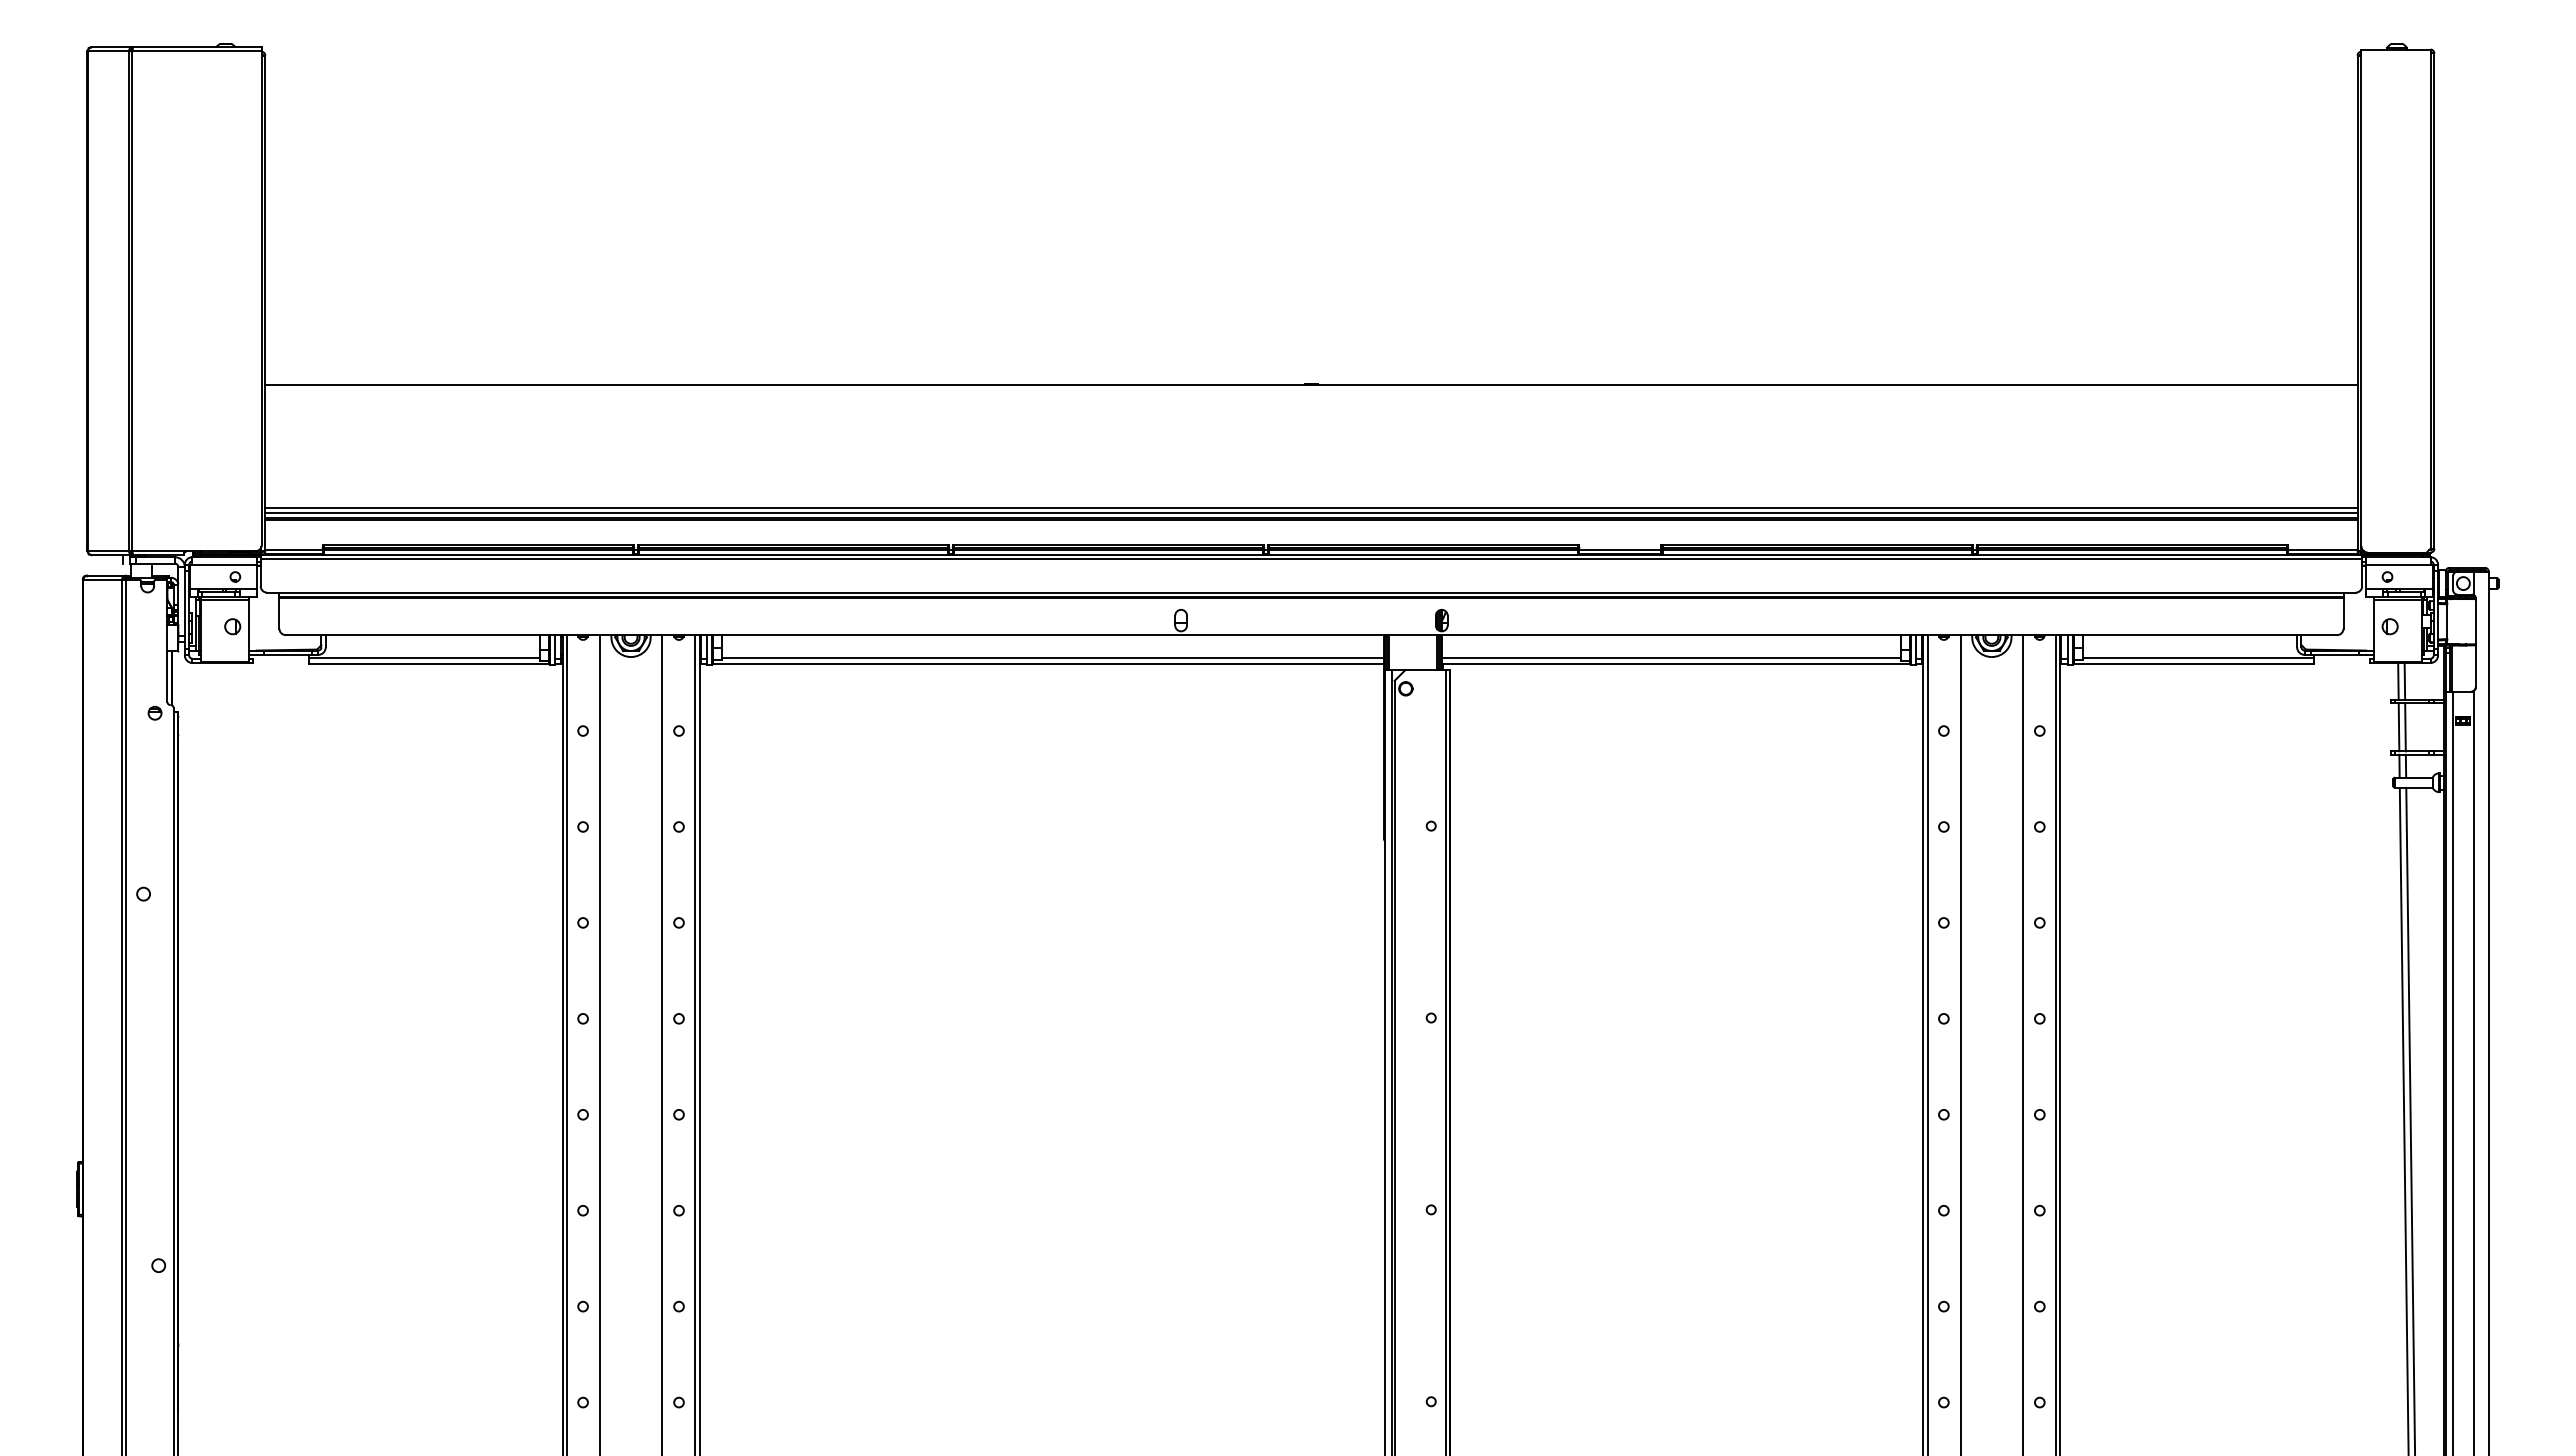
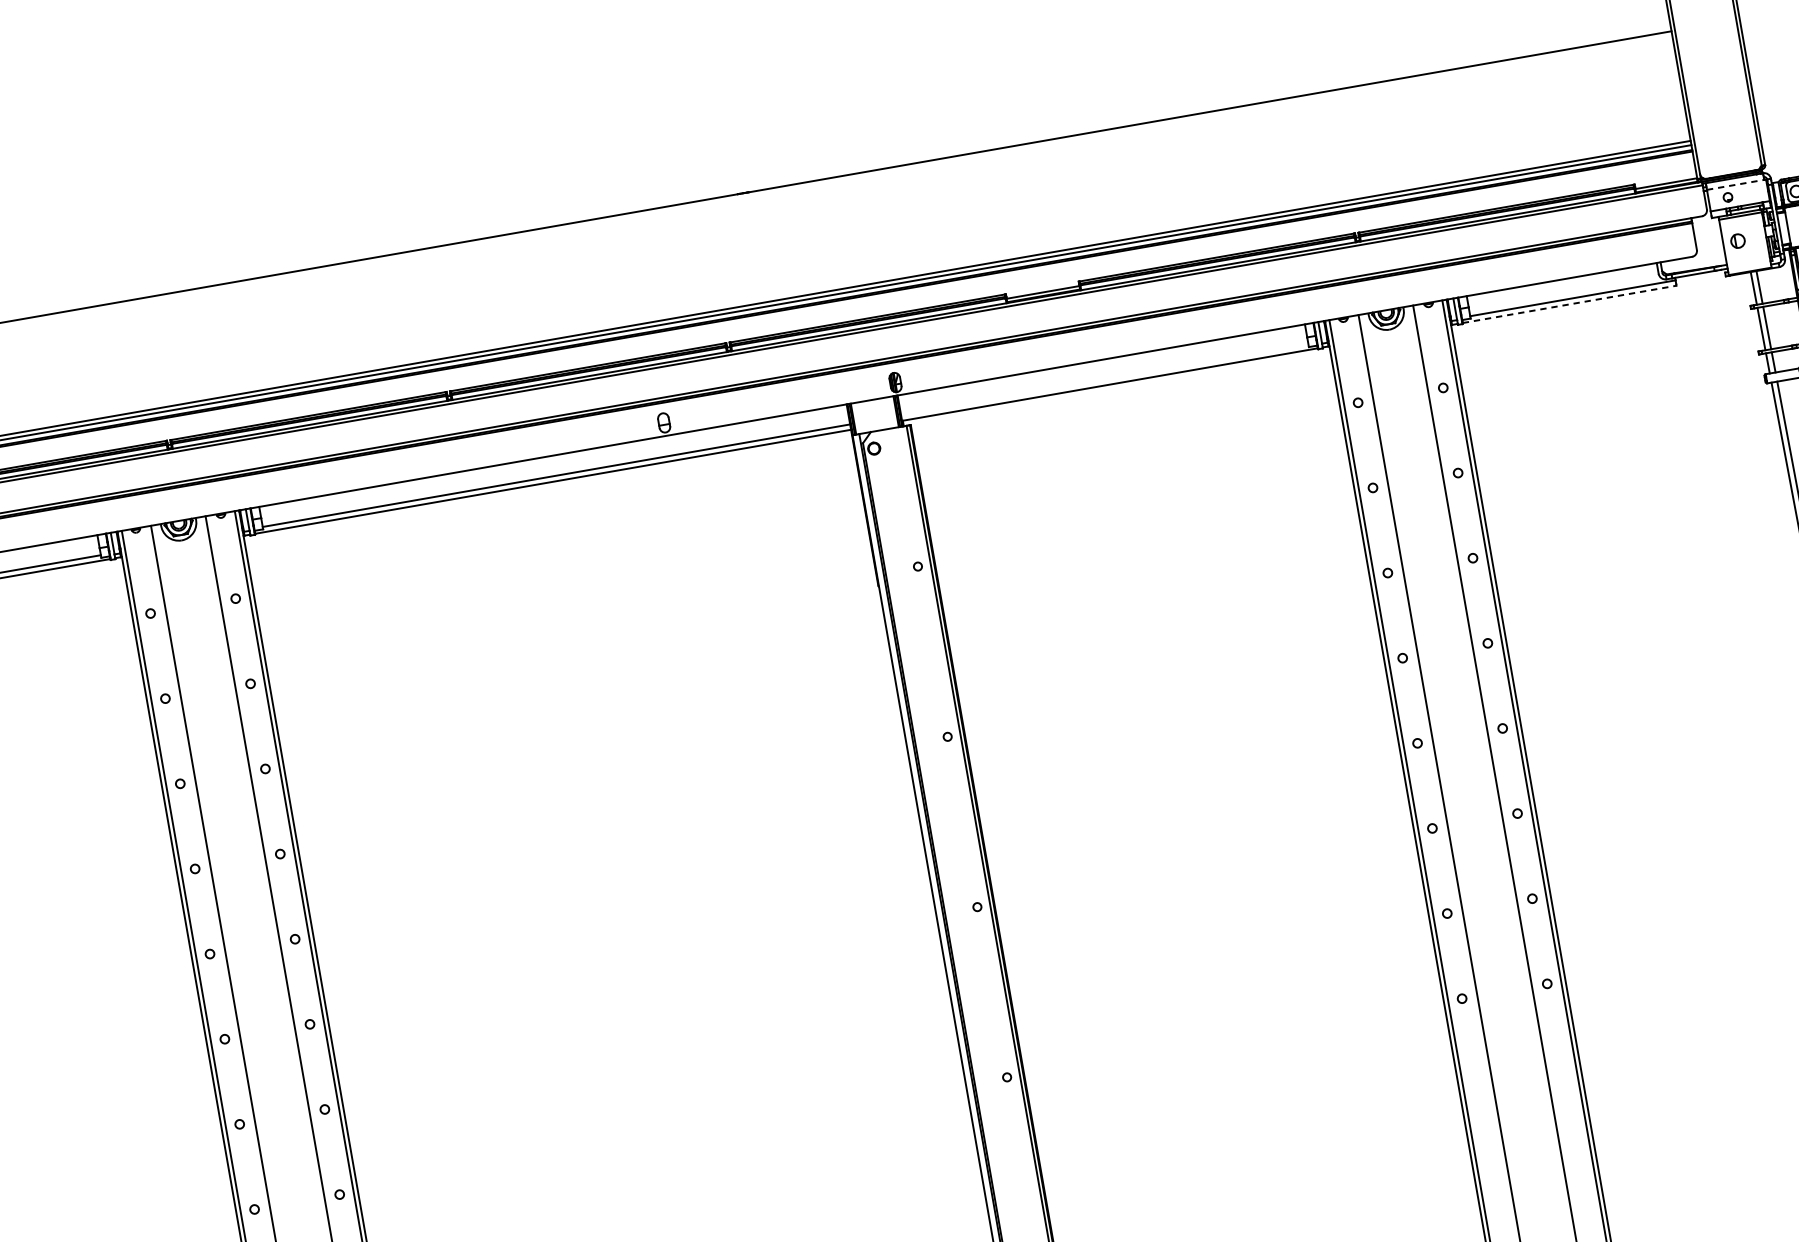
line: (2398, 564) -> (1735, 184), solid -> dashed
line: (1670, 657) -> (1104, 379), removed
line: (2194, 663) -> (1570, 304), solid -> dashed

